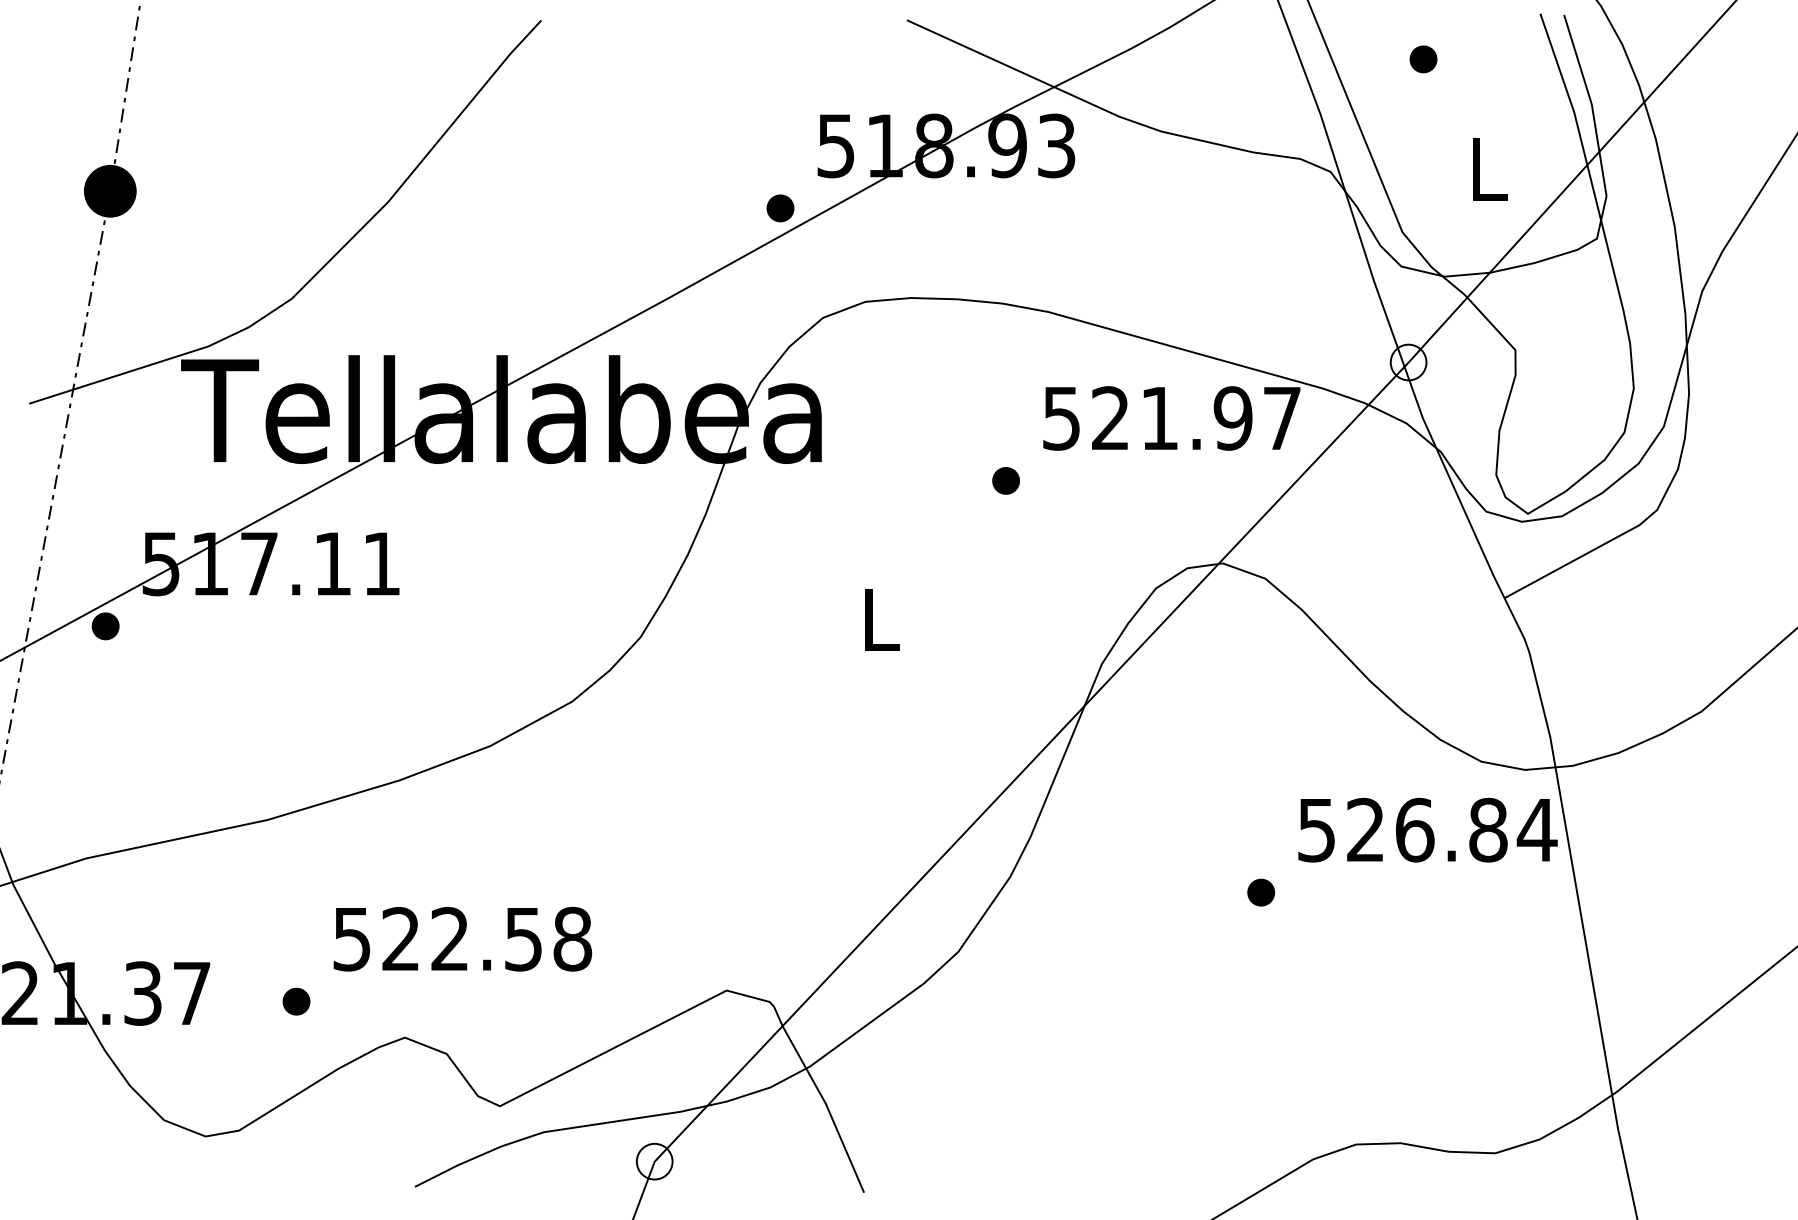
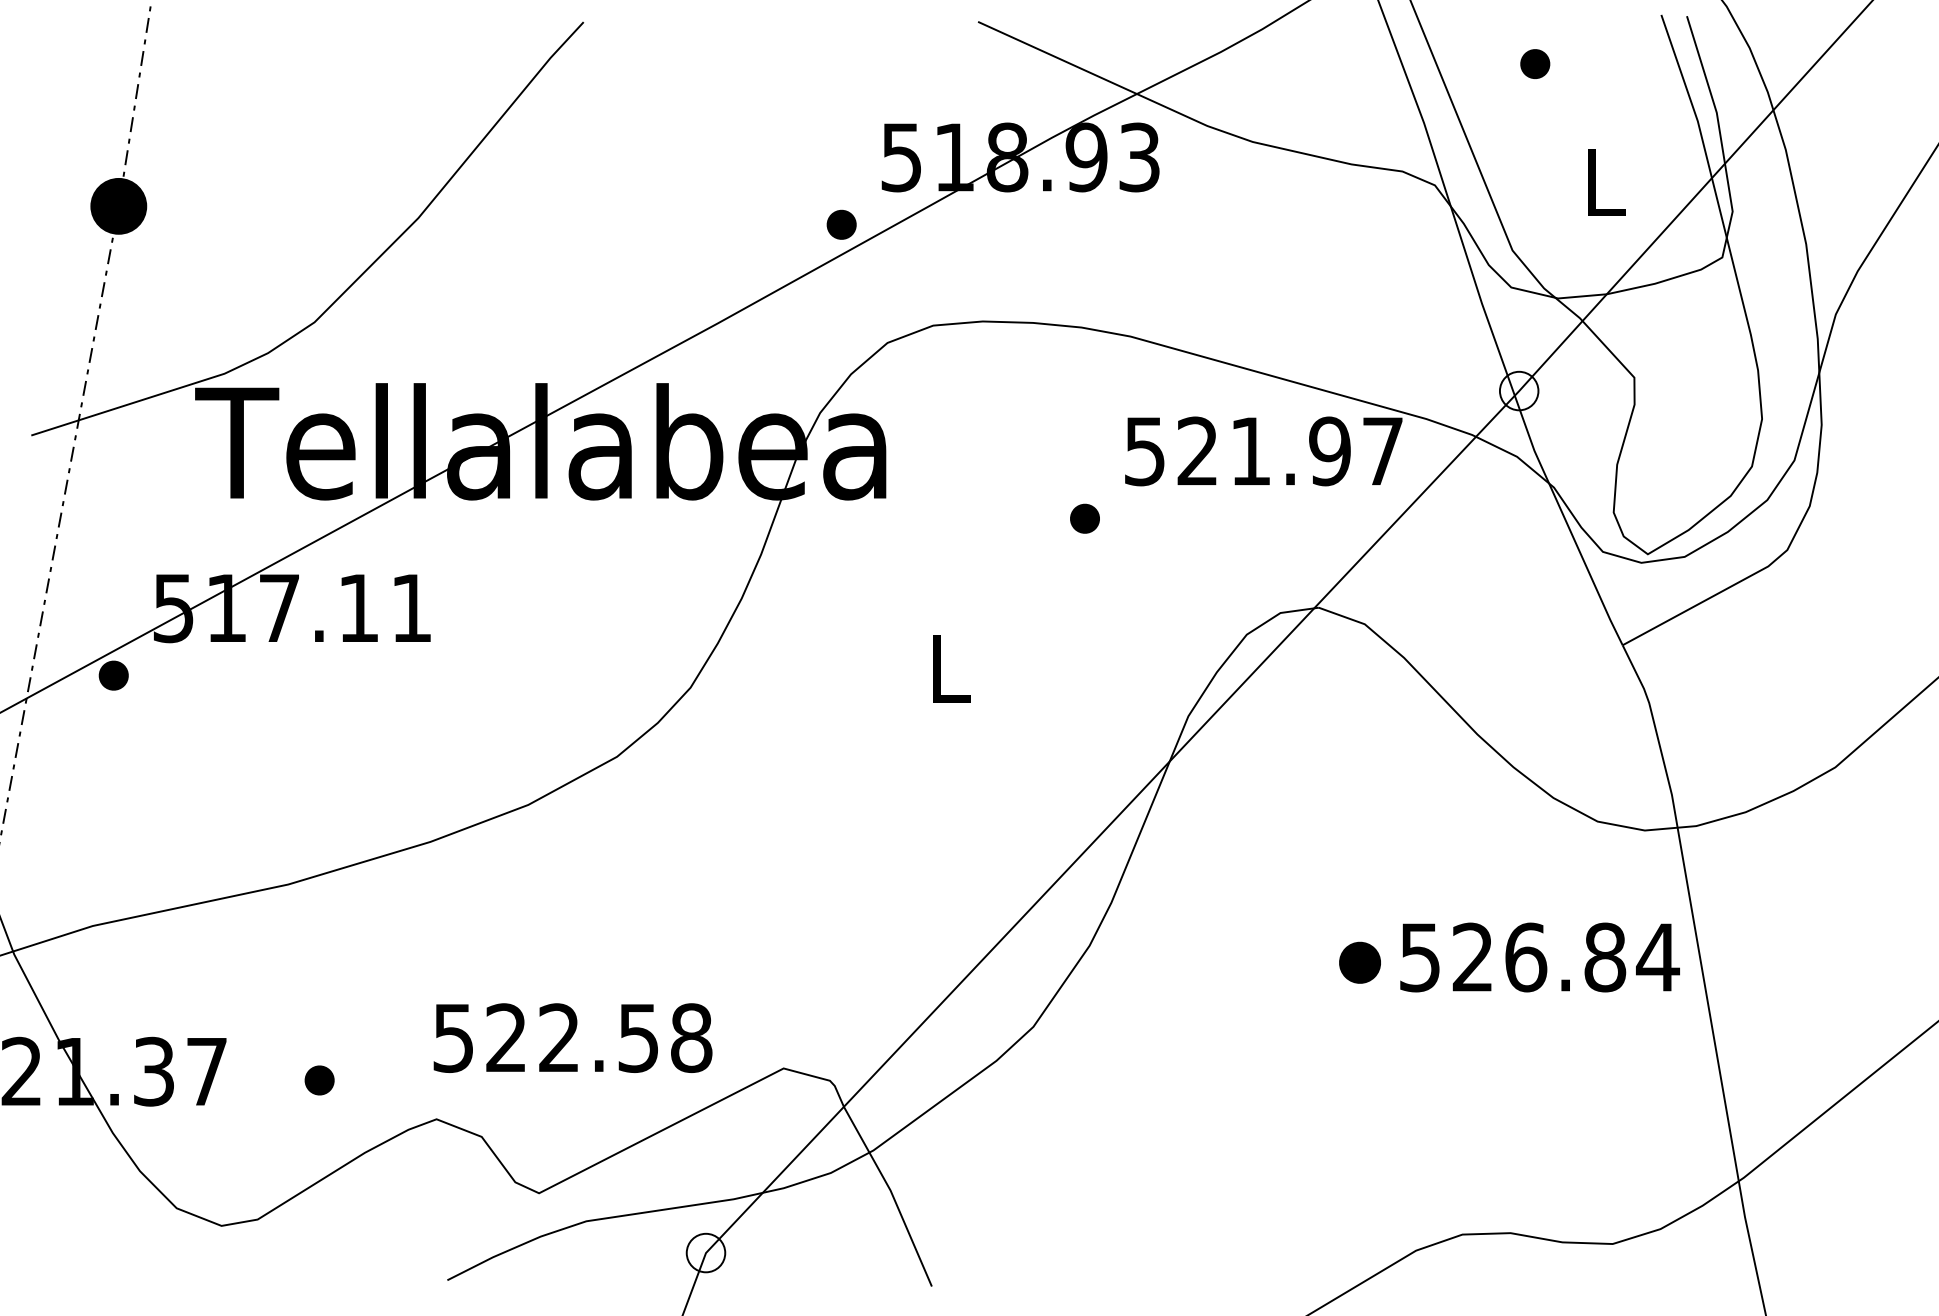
text: (1427, 830) -> (1539, 957), moved
part: (1261, 892) -> (1360, 962), size x1.4
text: (462, 938) -> (572, 1037), moved

